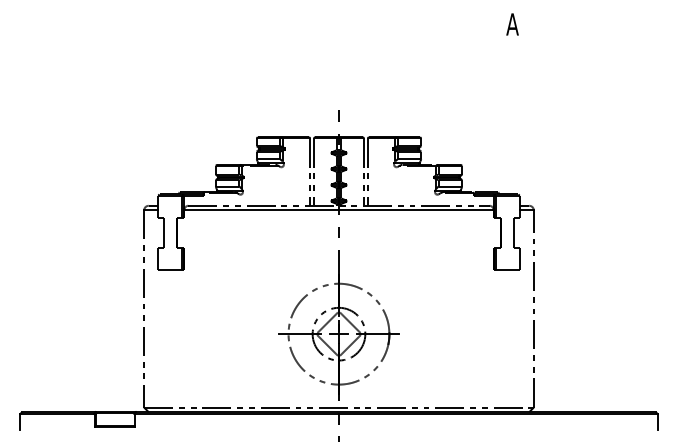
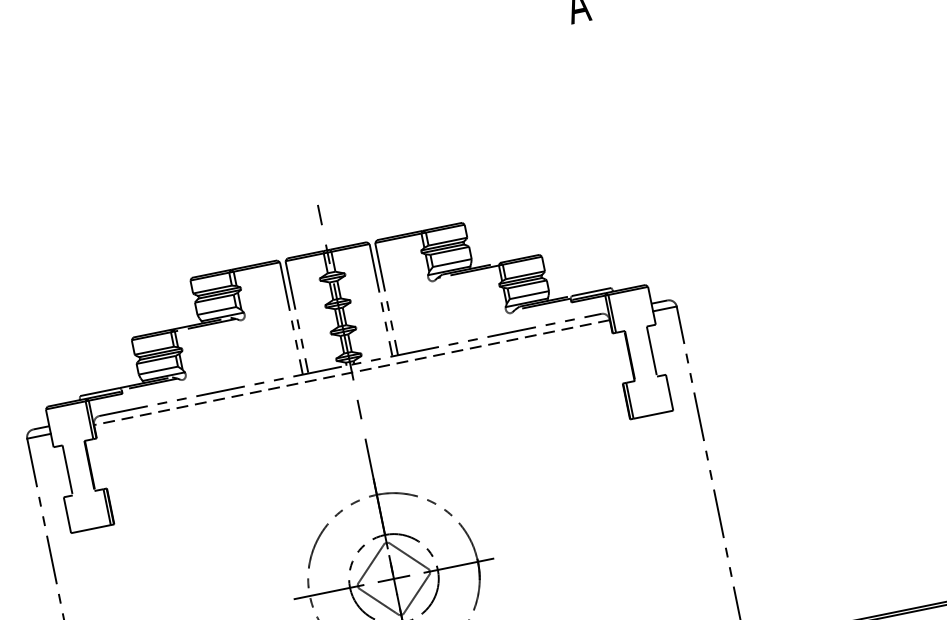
line: (338, 210) -> (351, 372), solid -> dashed

